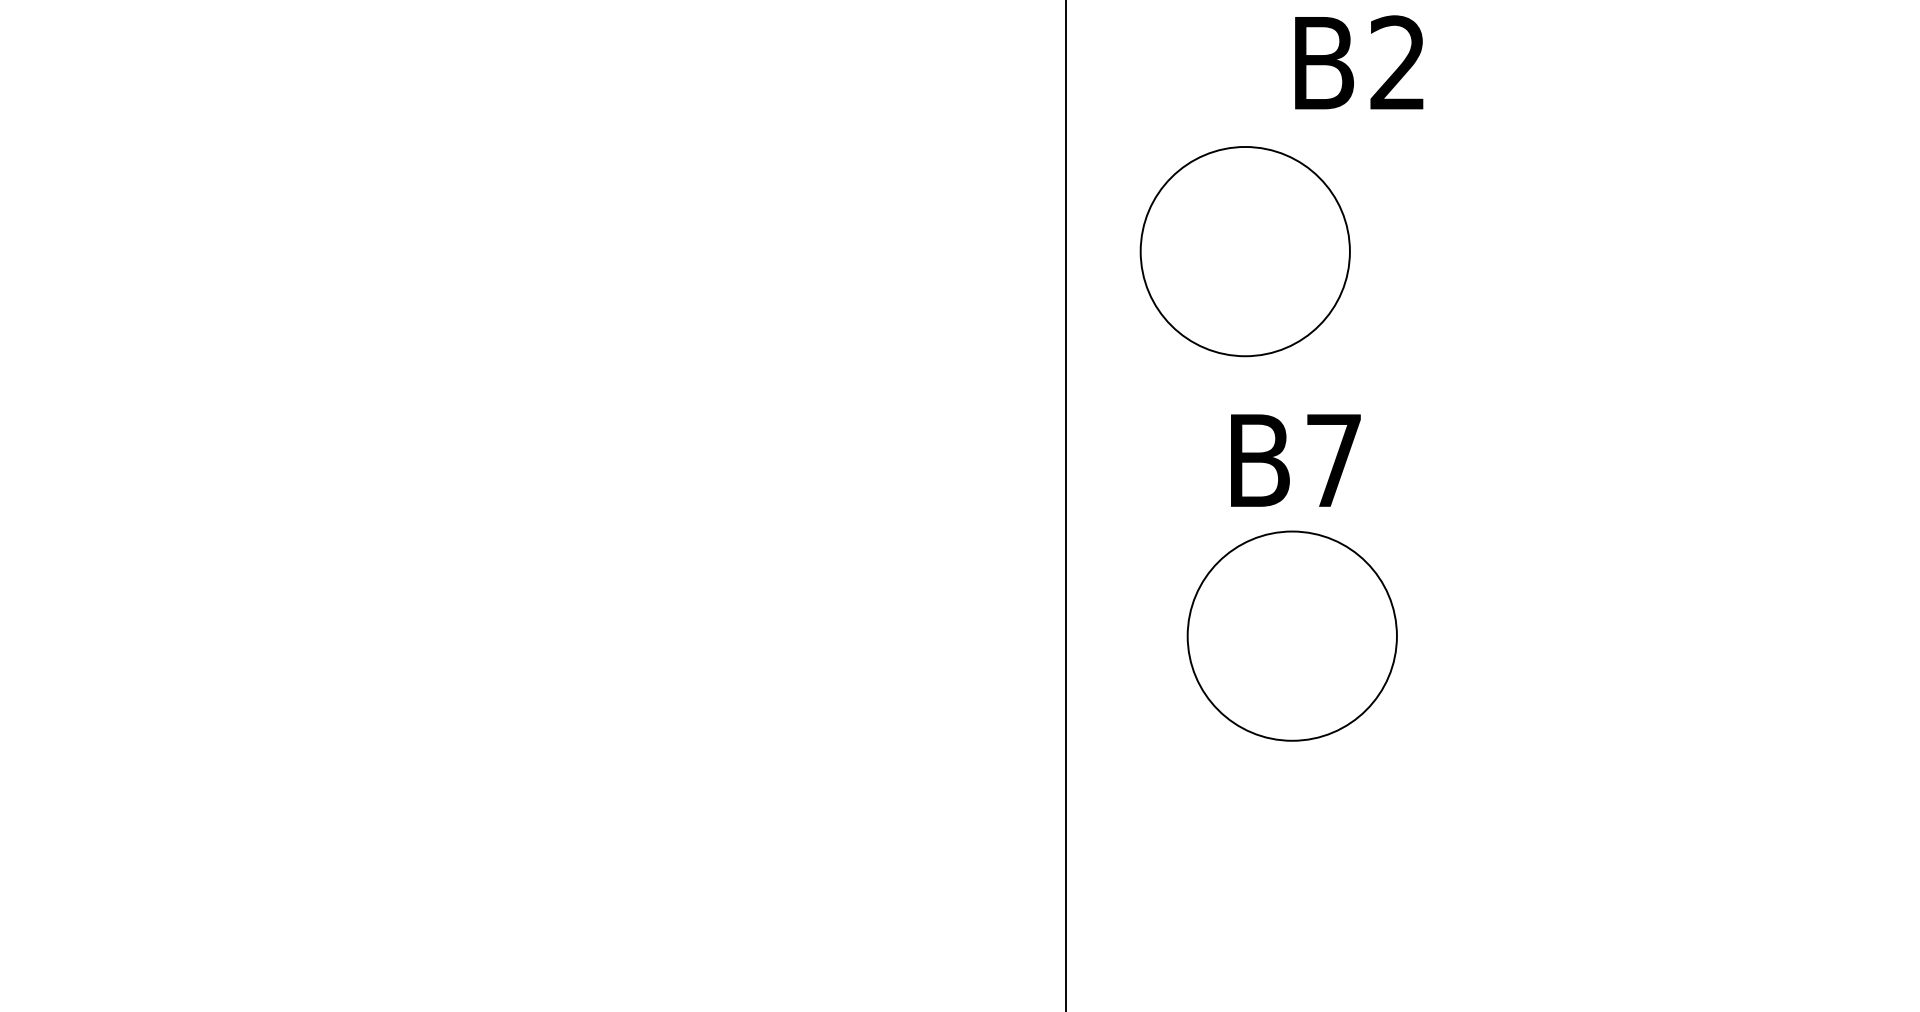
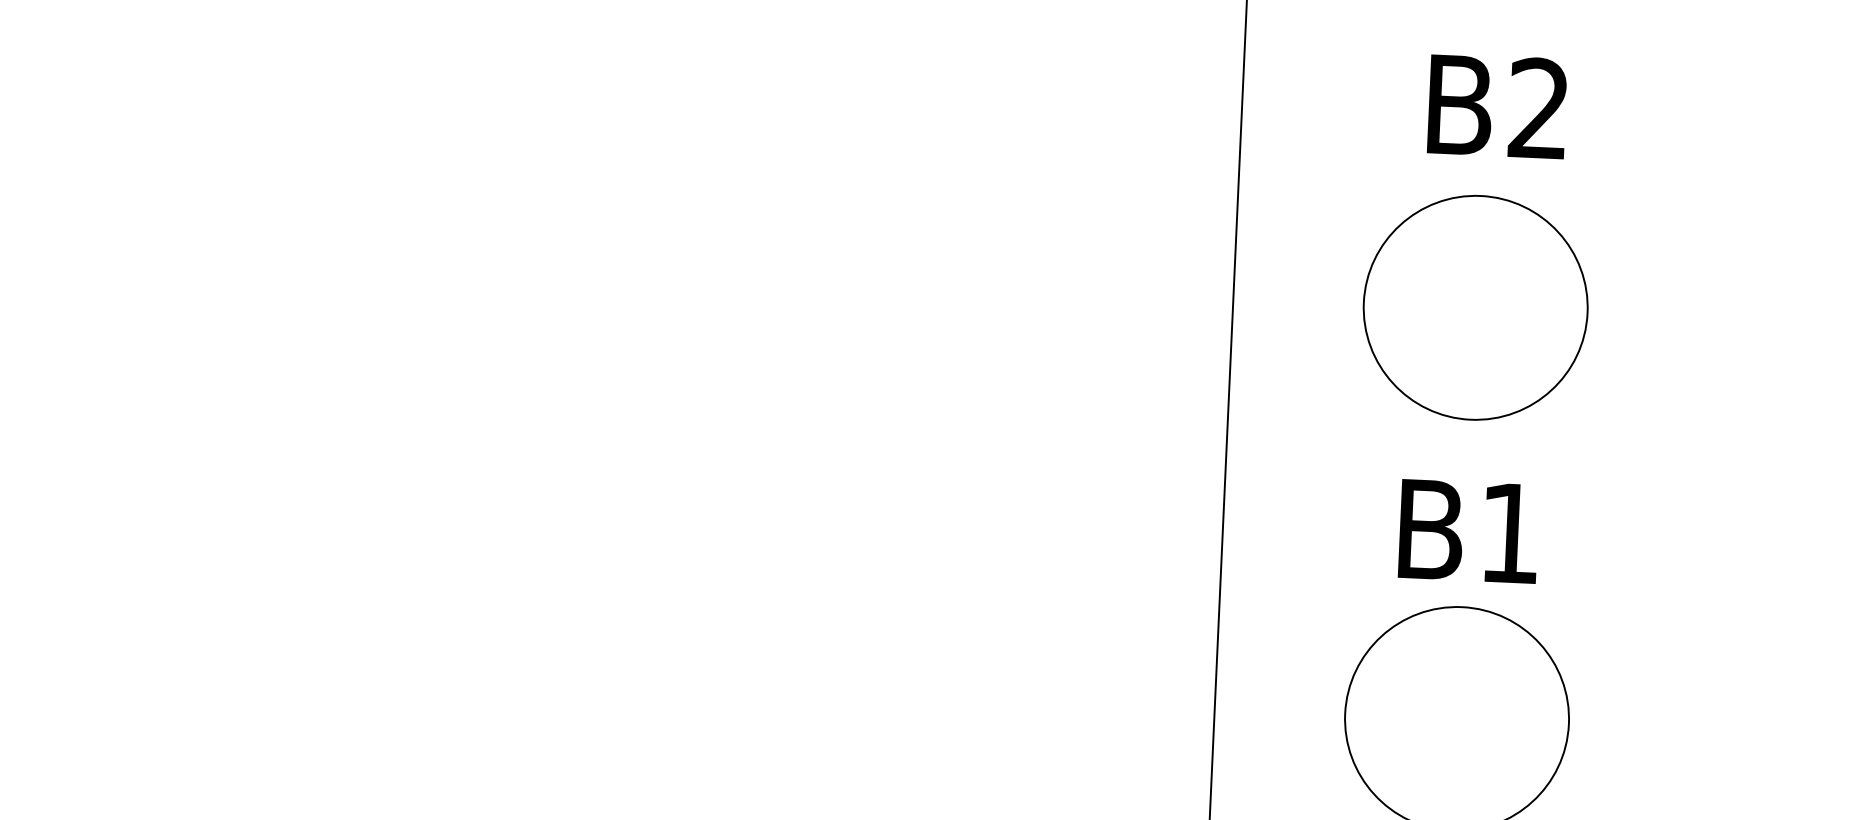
text: (1359, 62) -> (1497, 106), moved
part: (1244, 251) -> (1474, 307), moved
text: (1333, 460) -> (1509, 533), B7 -> B1

